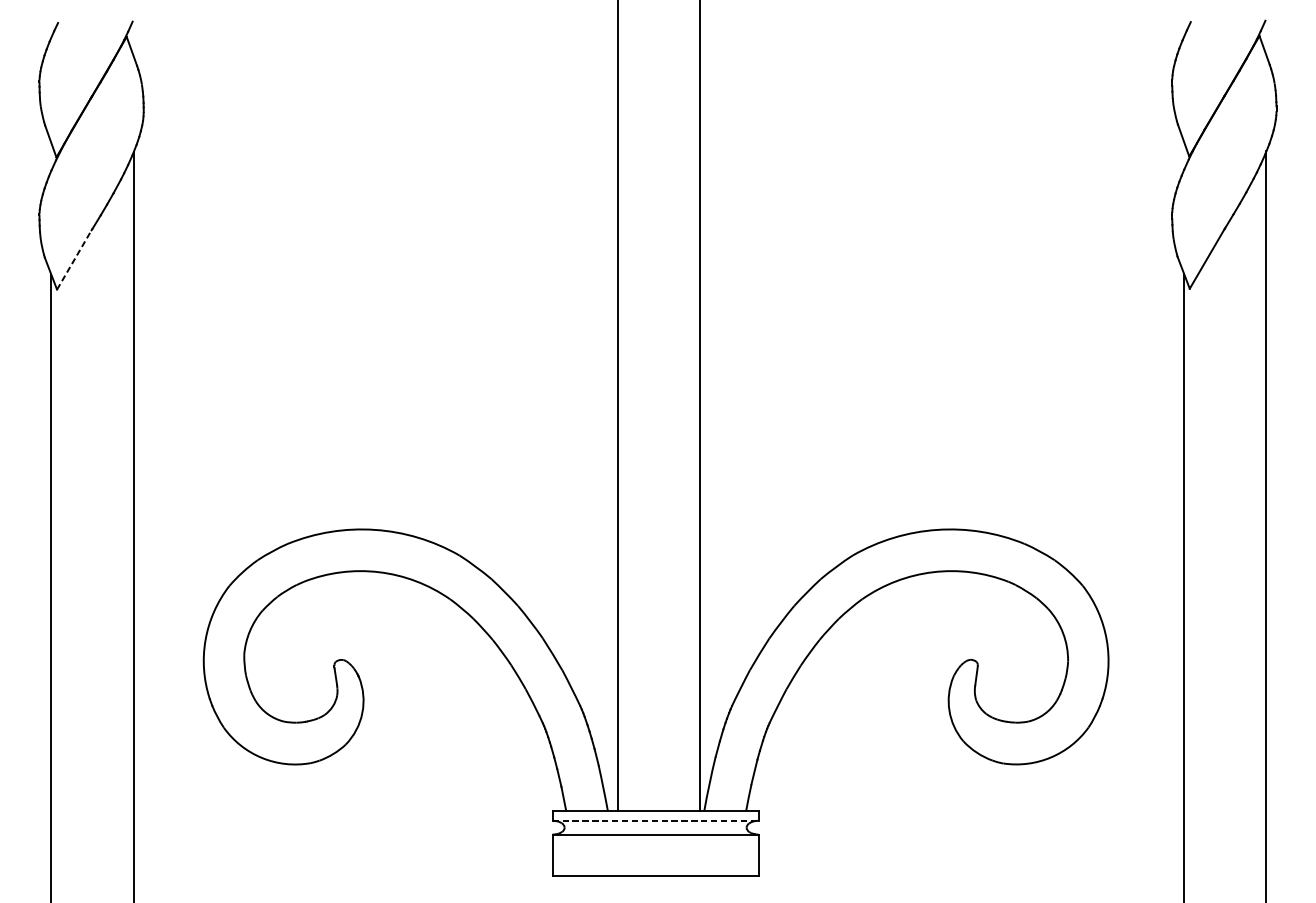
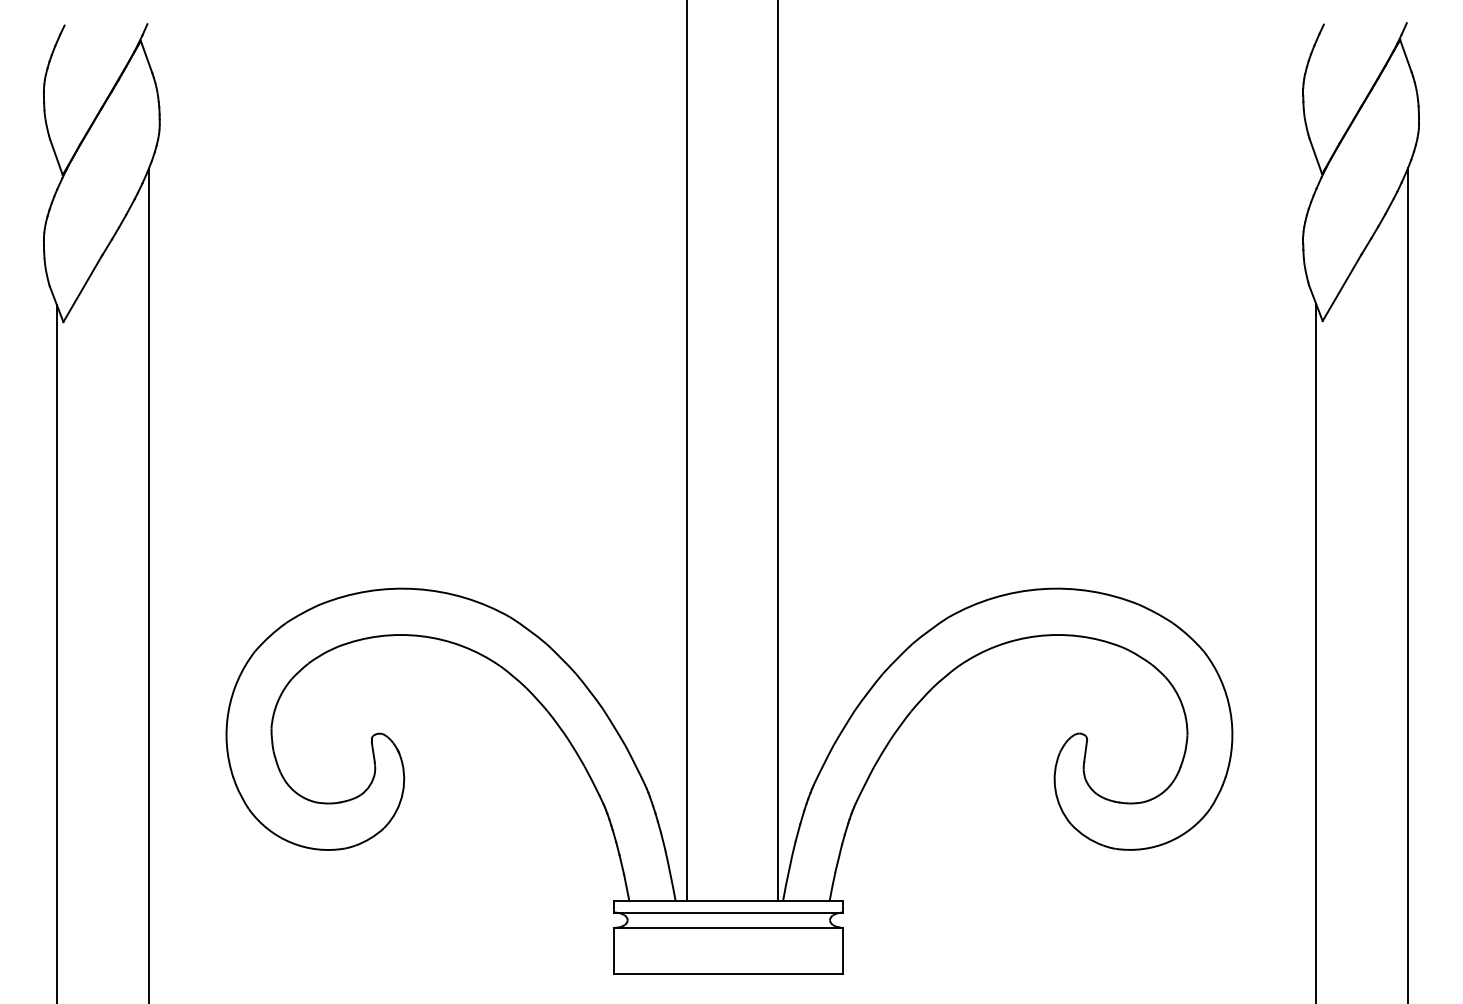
line: (74, 259) -> (82, 288), dashed -> solid
line: (656, 820) -> (729, 912), dashed -> solid

